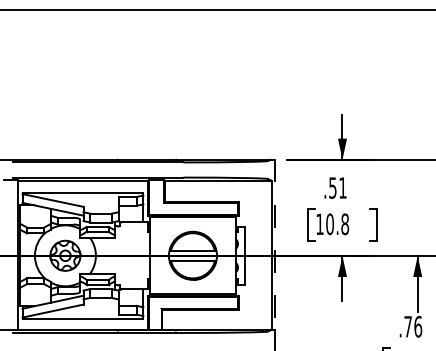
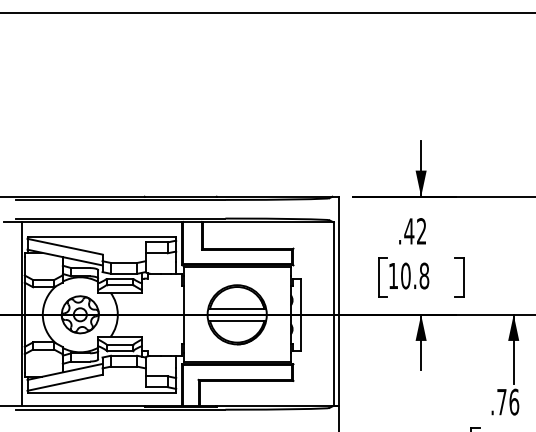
text: (337, 188) -> (415, 231), .51 -> .42
line: (275, 245) -> (338, 301), dashed -> solid

